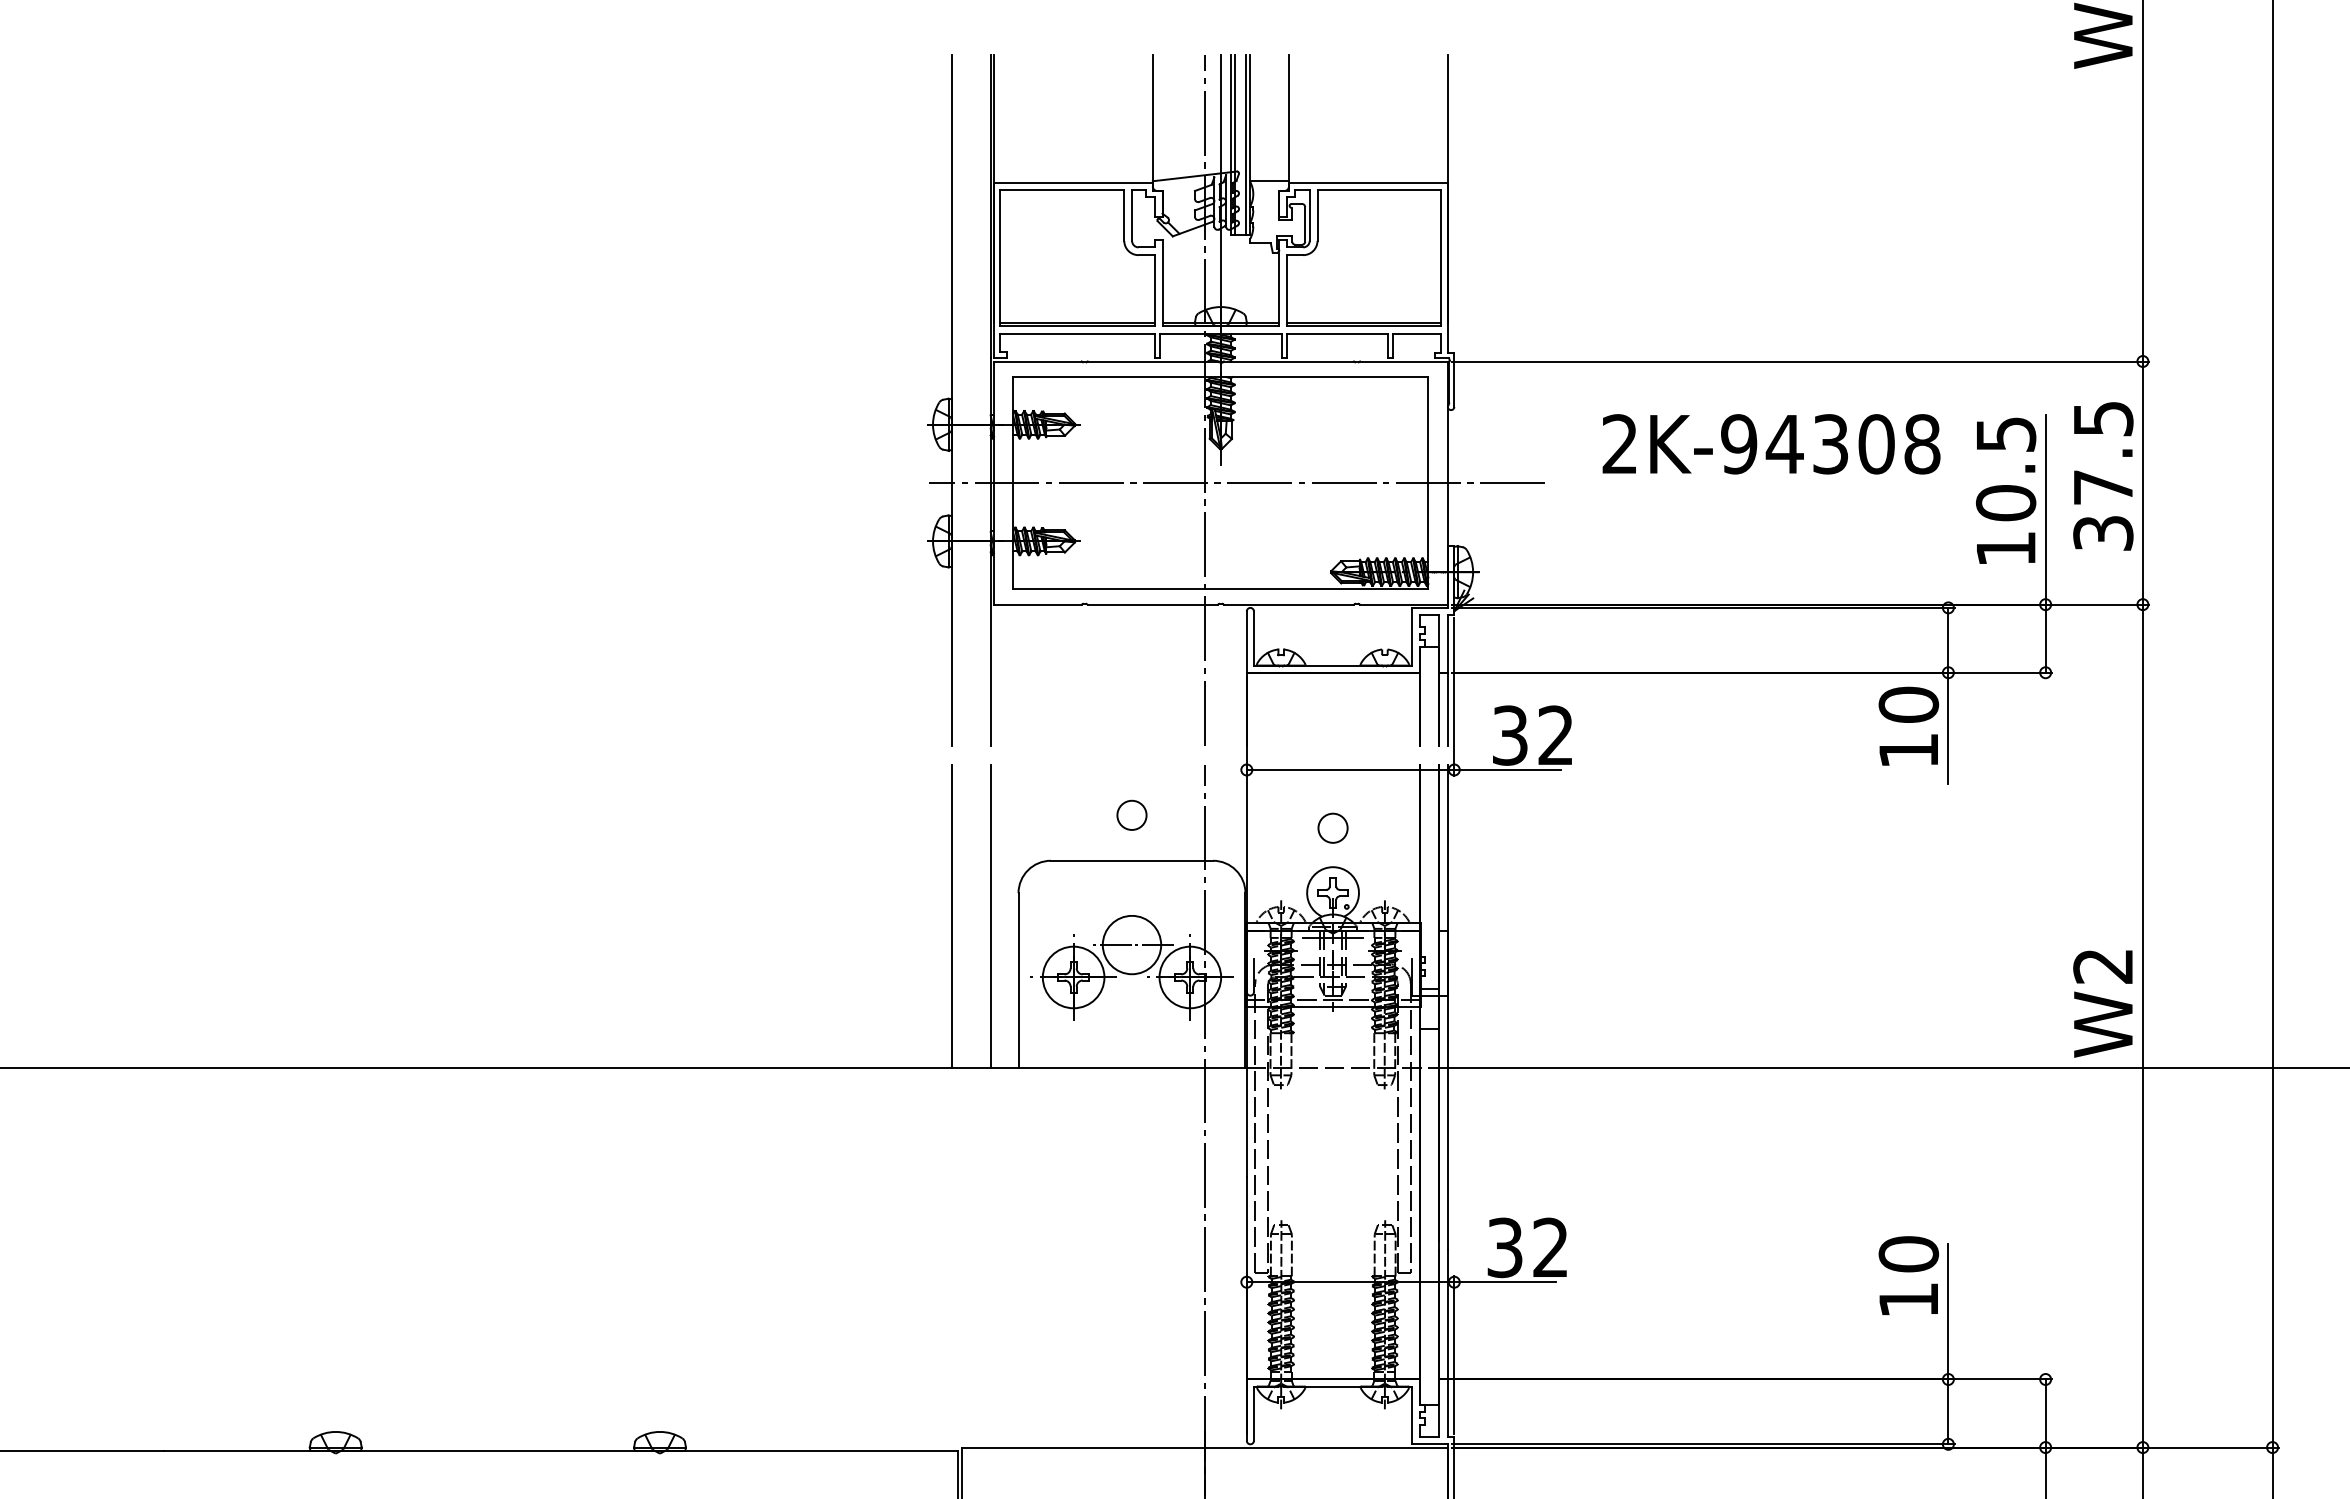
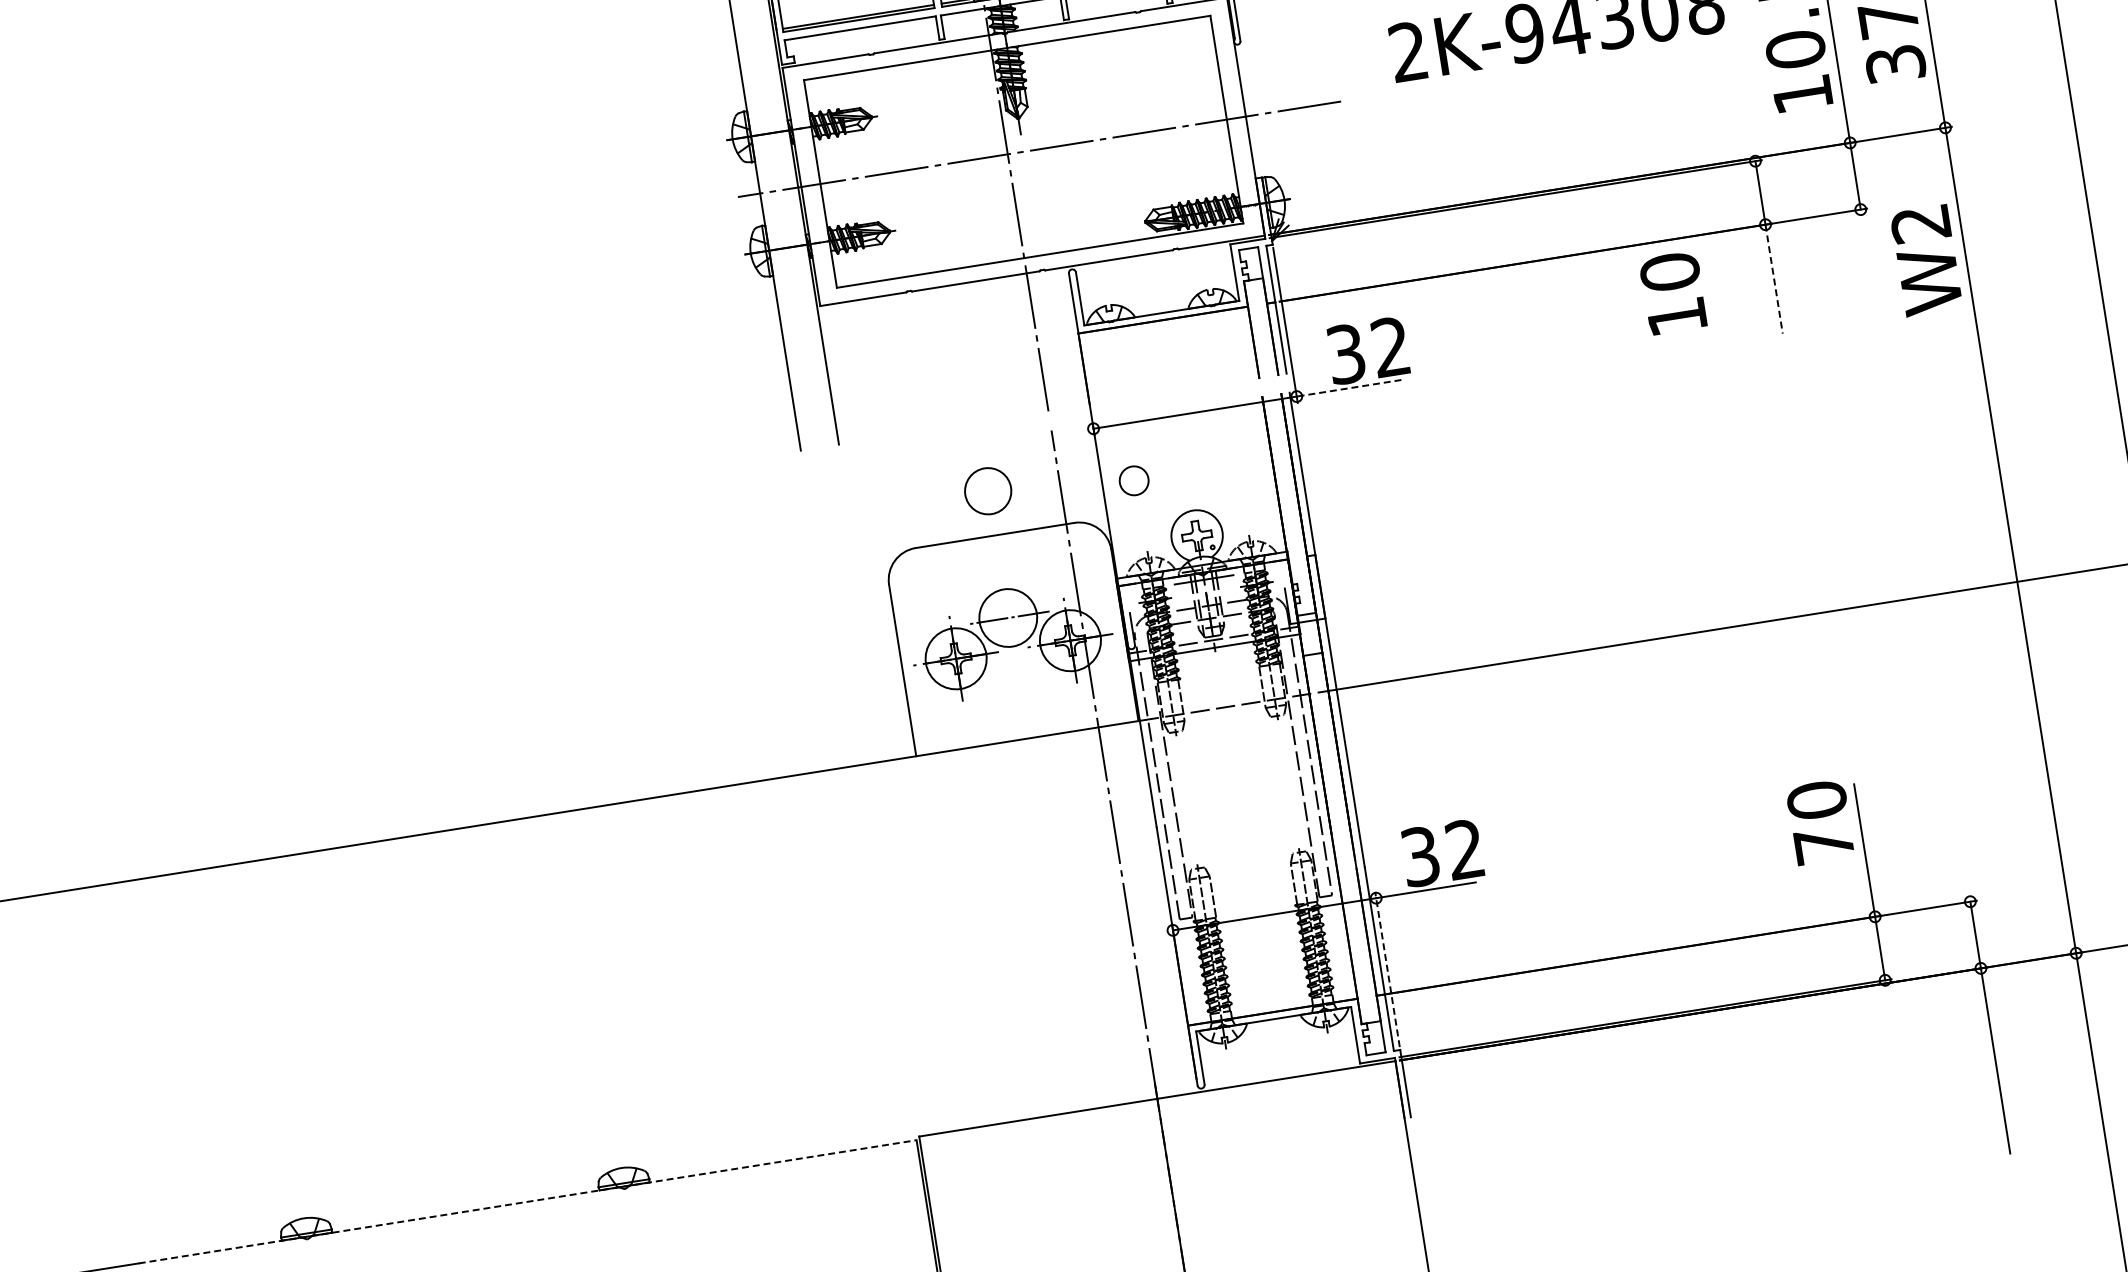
text: (1908, 725) -> (1672, 292), moved
line: (1948, 728) -> (1774, 279), solid -> dashed
line: (1507, 770) -> (1348, 388), solid -> dashed
circle: (1131, 814) -> (987, 490), size x1.6
circle: (1332, 827) -> (1133, 480), moved
line: (951, 916) -> (827, 618), removed
line: (990, 916) -> (865, 611), removed
text: (2102, 1003) -> (1925, 260), moved
text: (1908, 1300) -> (1823, 845), 10 -> 70
line: (1454, 1354) -> (1387, 968), solid -> dashed
line: (561, 1450) -> (527, 1201), solid -> dashed

